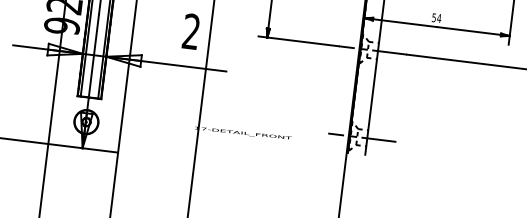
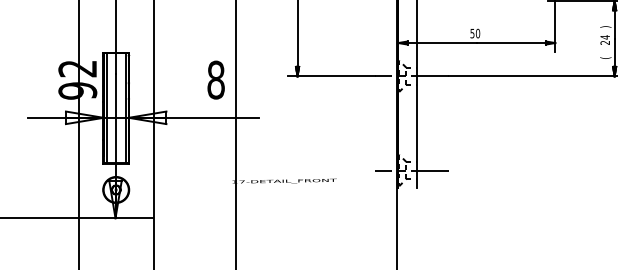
text: (438, 18) -> (477, 33), 54 -> 50
text: (190, 31) -> (215, 79), 2 -> 8

